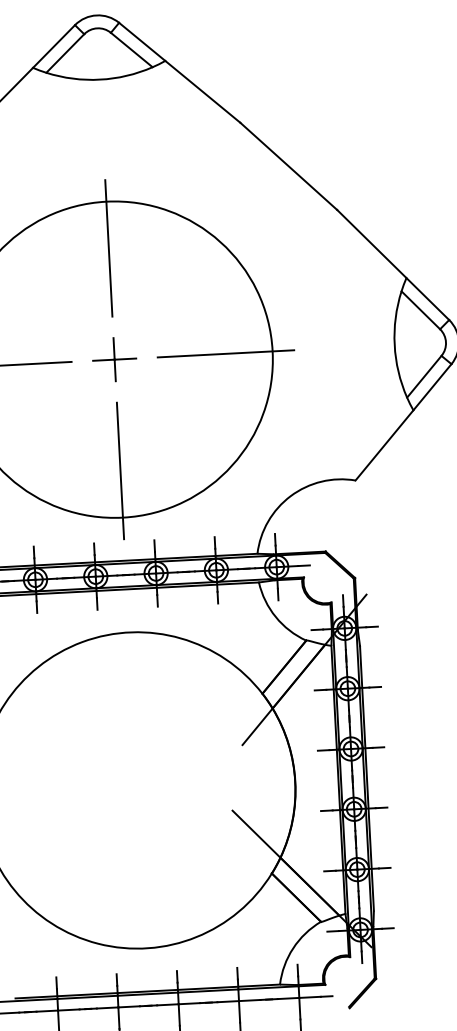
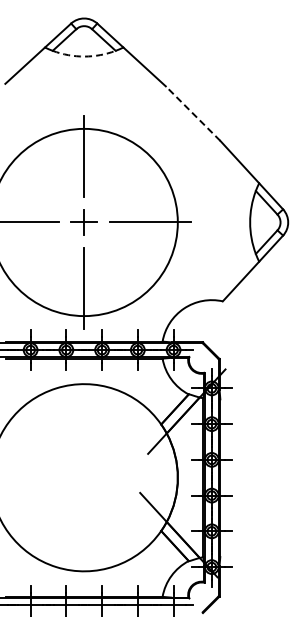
arc: (100, 79) -> (84, 56), solid -> dashed
line: (289, 166) -> (193, 113), solid -> dashed

